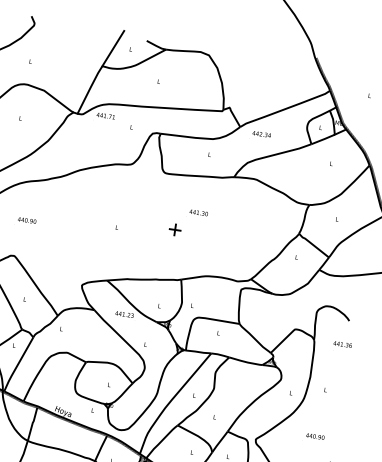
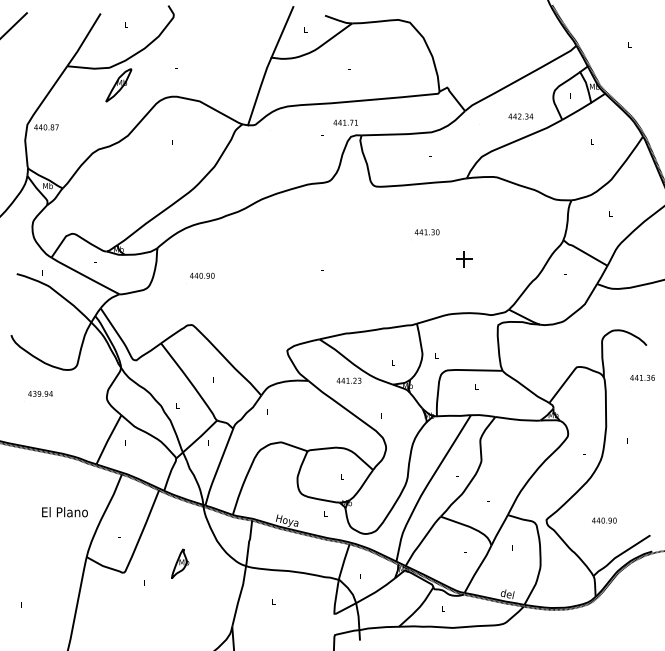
text: (105, 115) -> (345, 122), moved
text: (261, 134) -> (520, 116), moved
part: (175, 230) -> (464, 259), moved
text: (315, 436) -> (604, 520), moved

